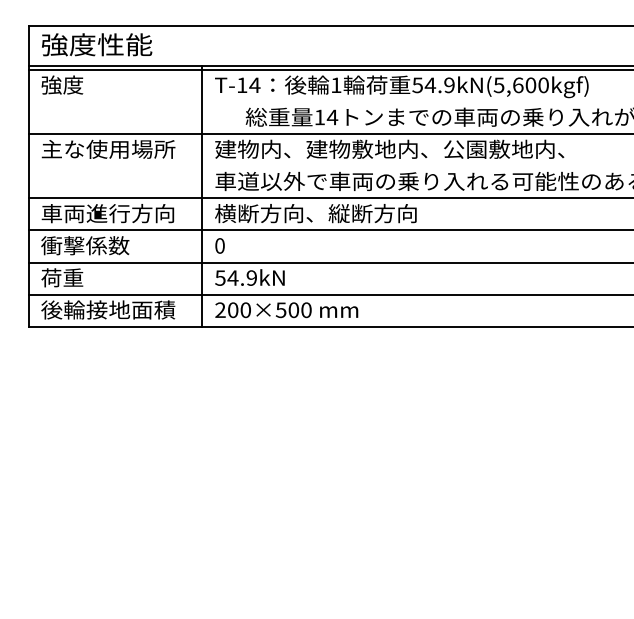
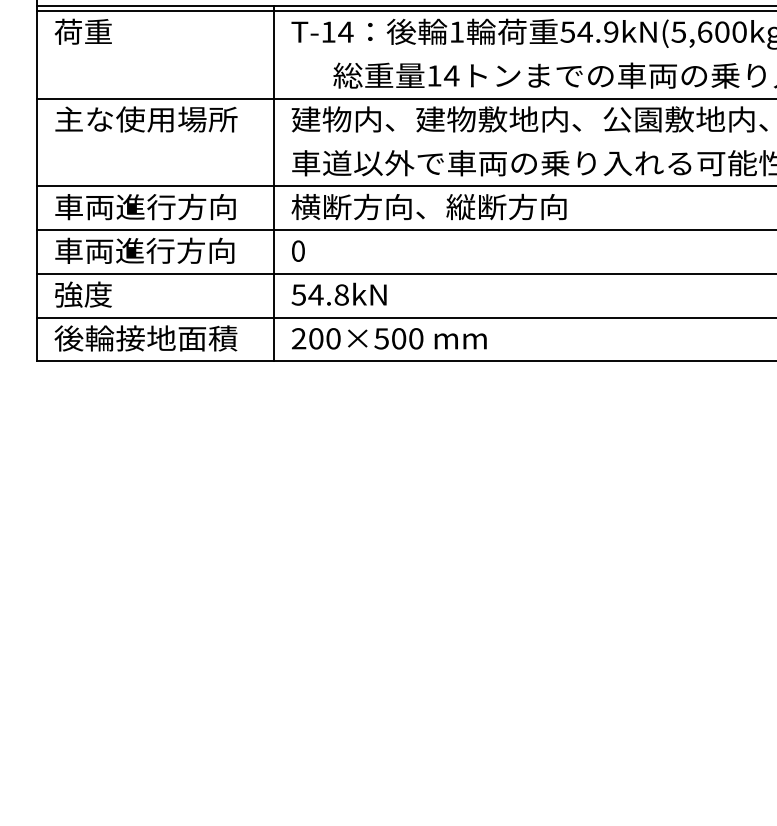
text: (62, 84) -> (83, 31), 強度 -> 荷重
text: (107, 245) -> (144, 250), 衝撃係数 -> 車両進行方向
text: (62, 277) -> (83, 294), 荷重 -> 強度
text: (251, 277) -> (341, 294), 54.9kN -> 54.8kN

